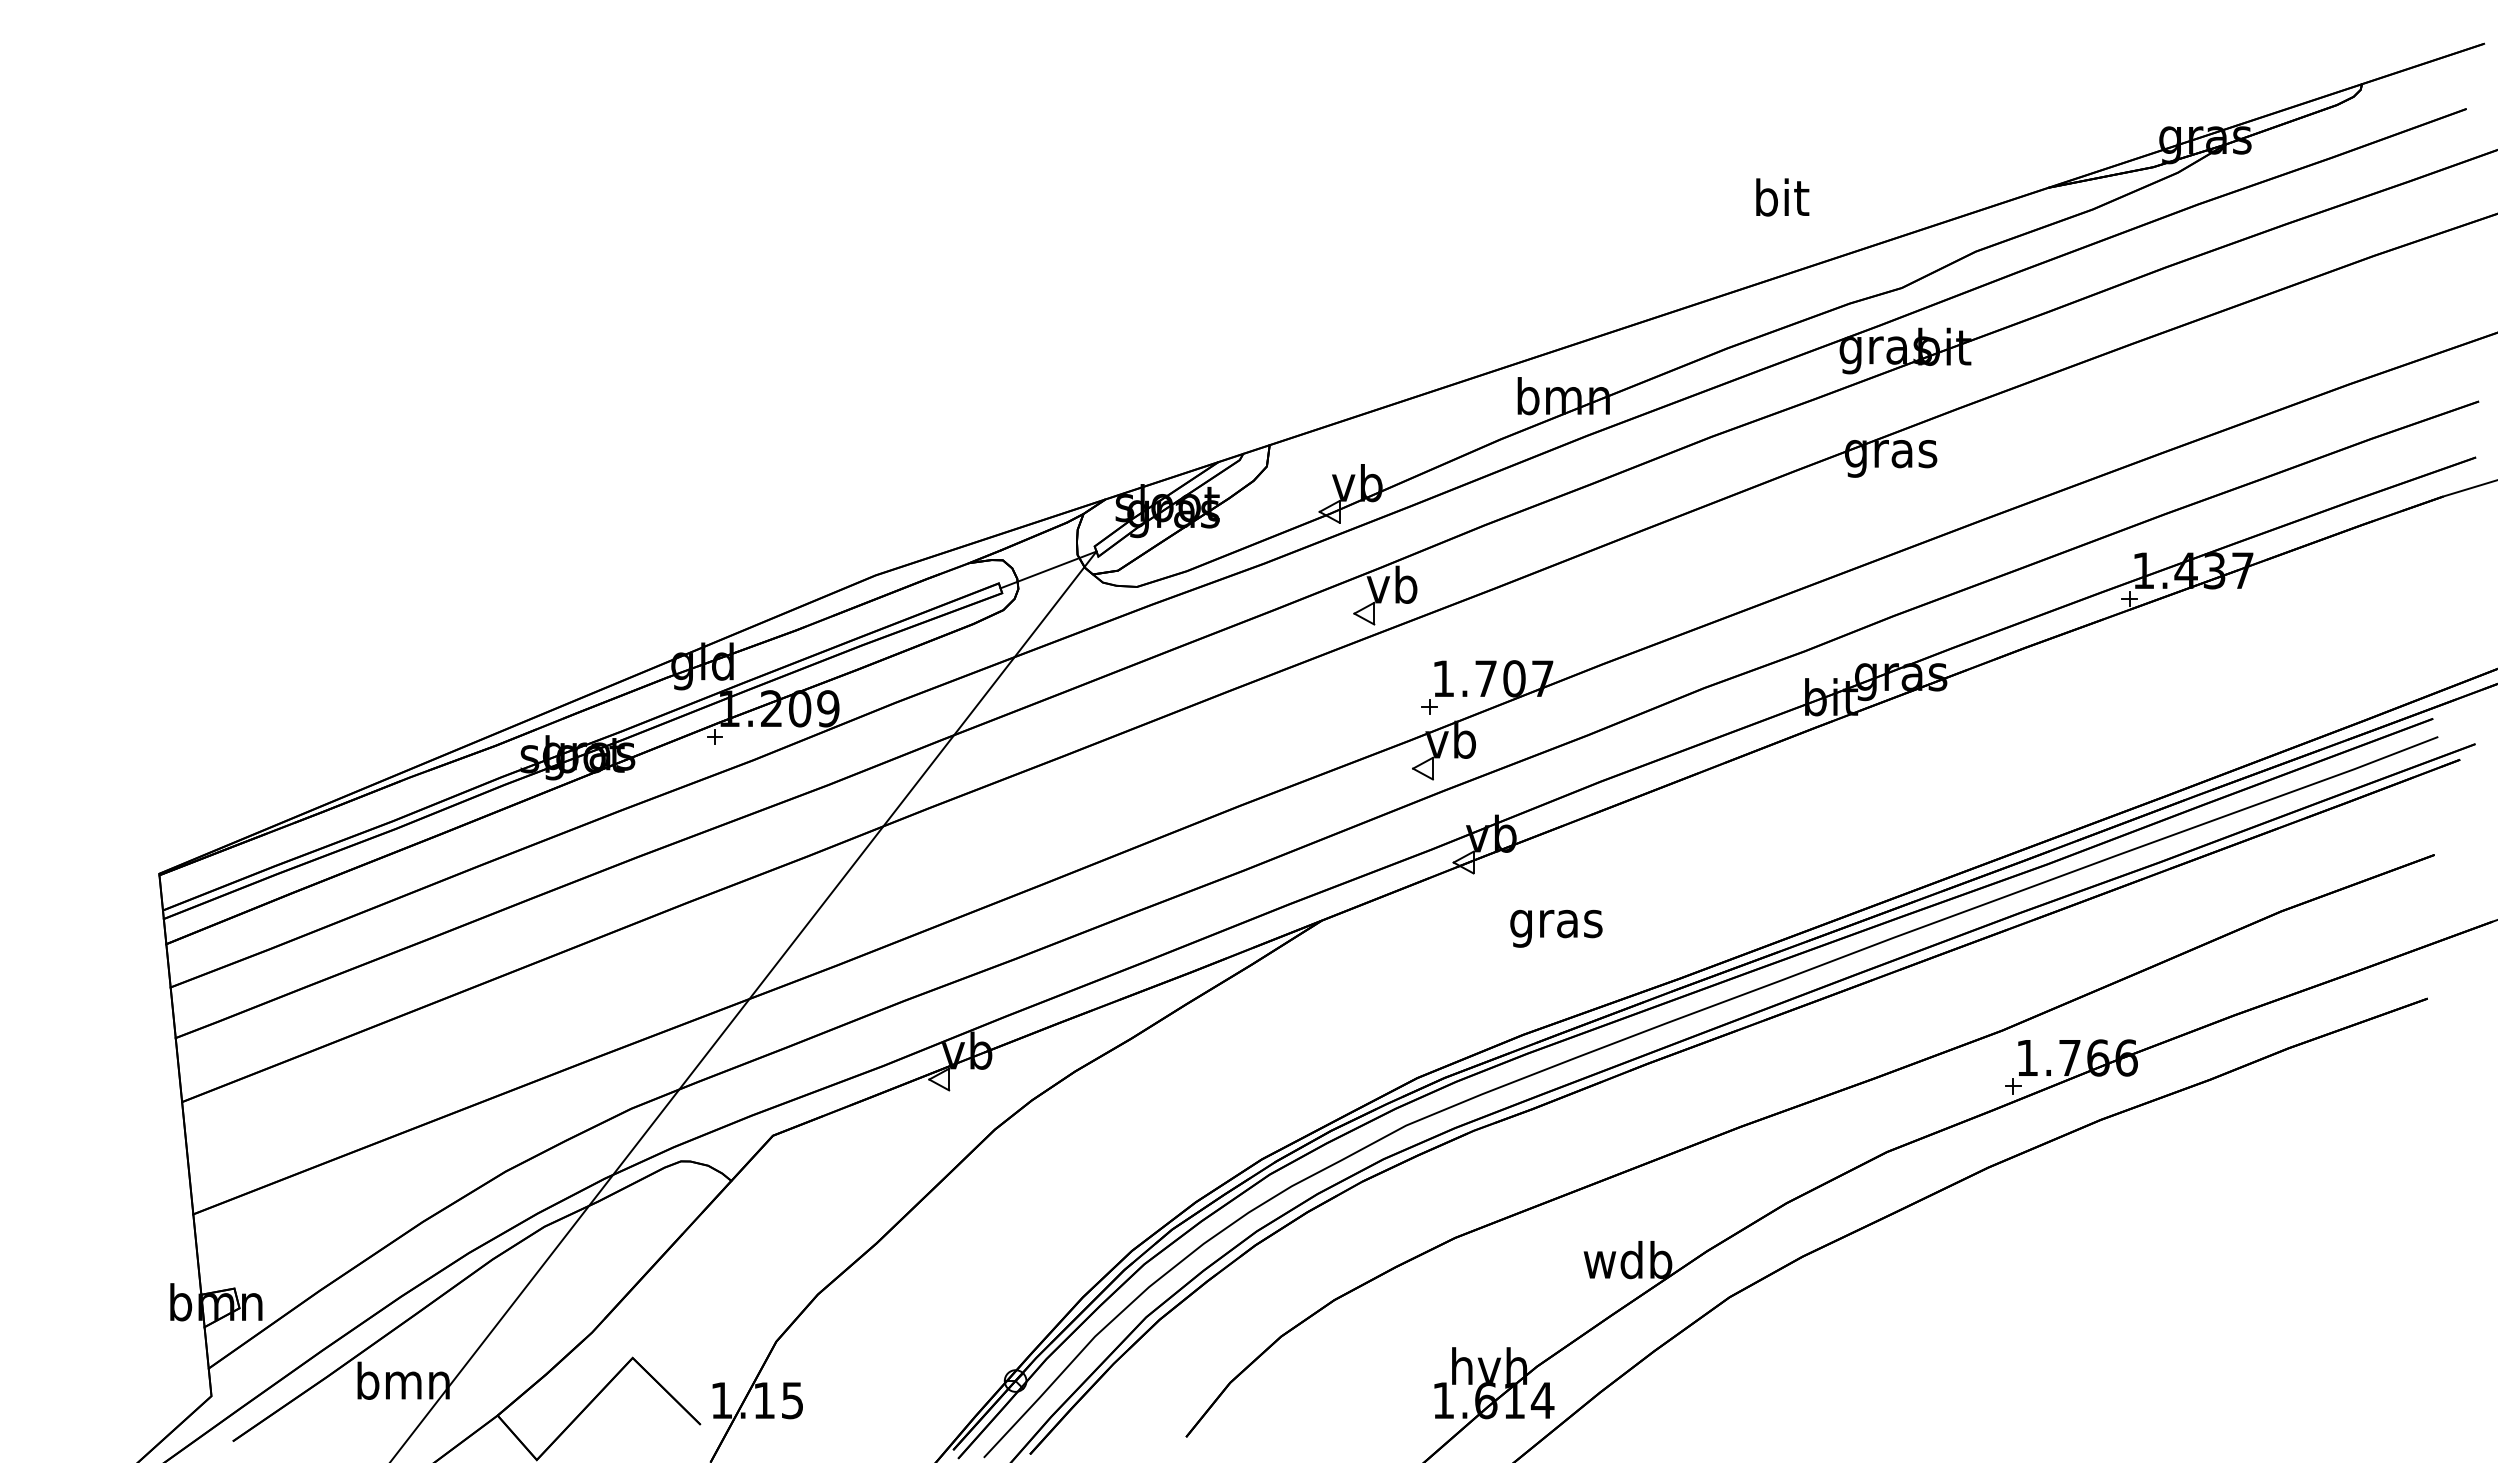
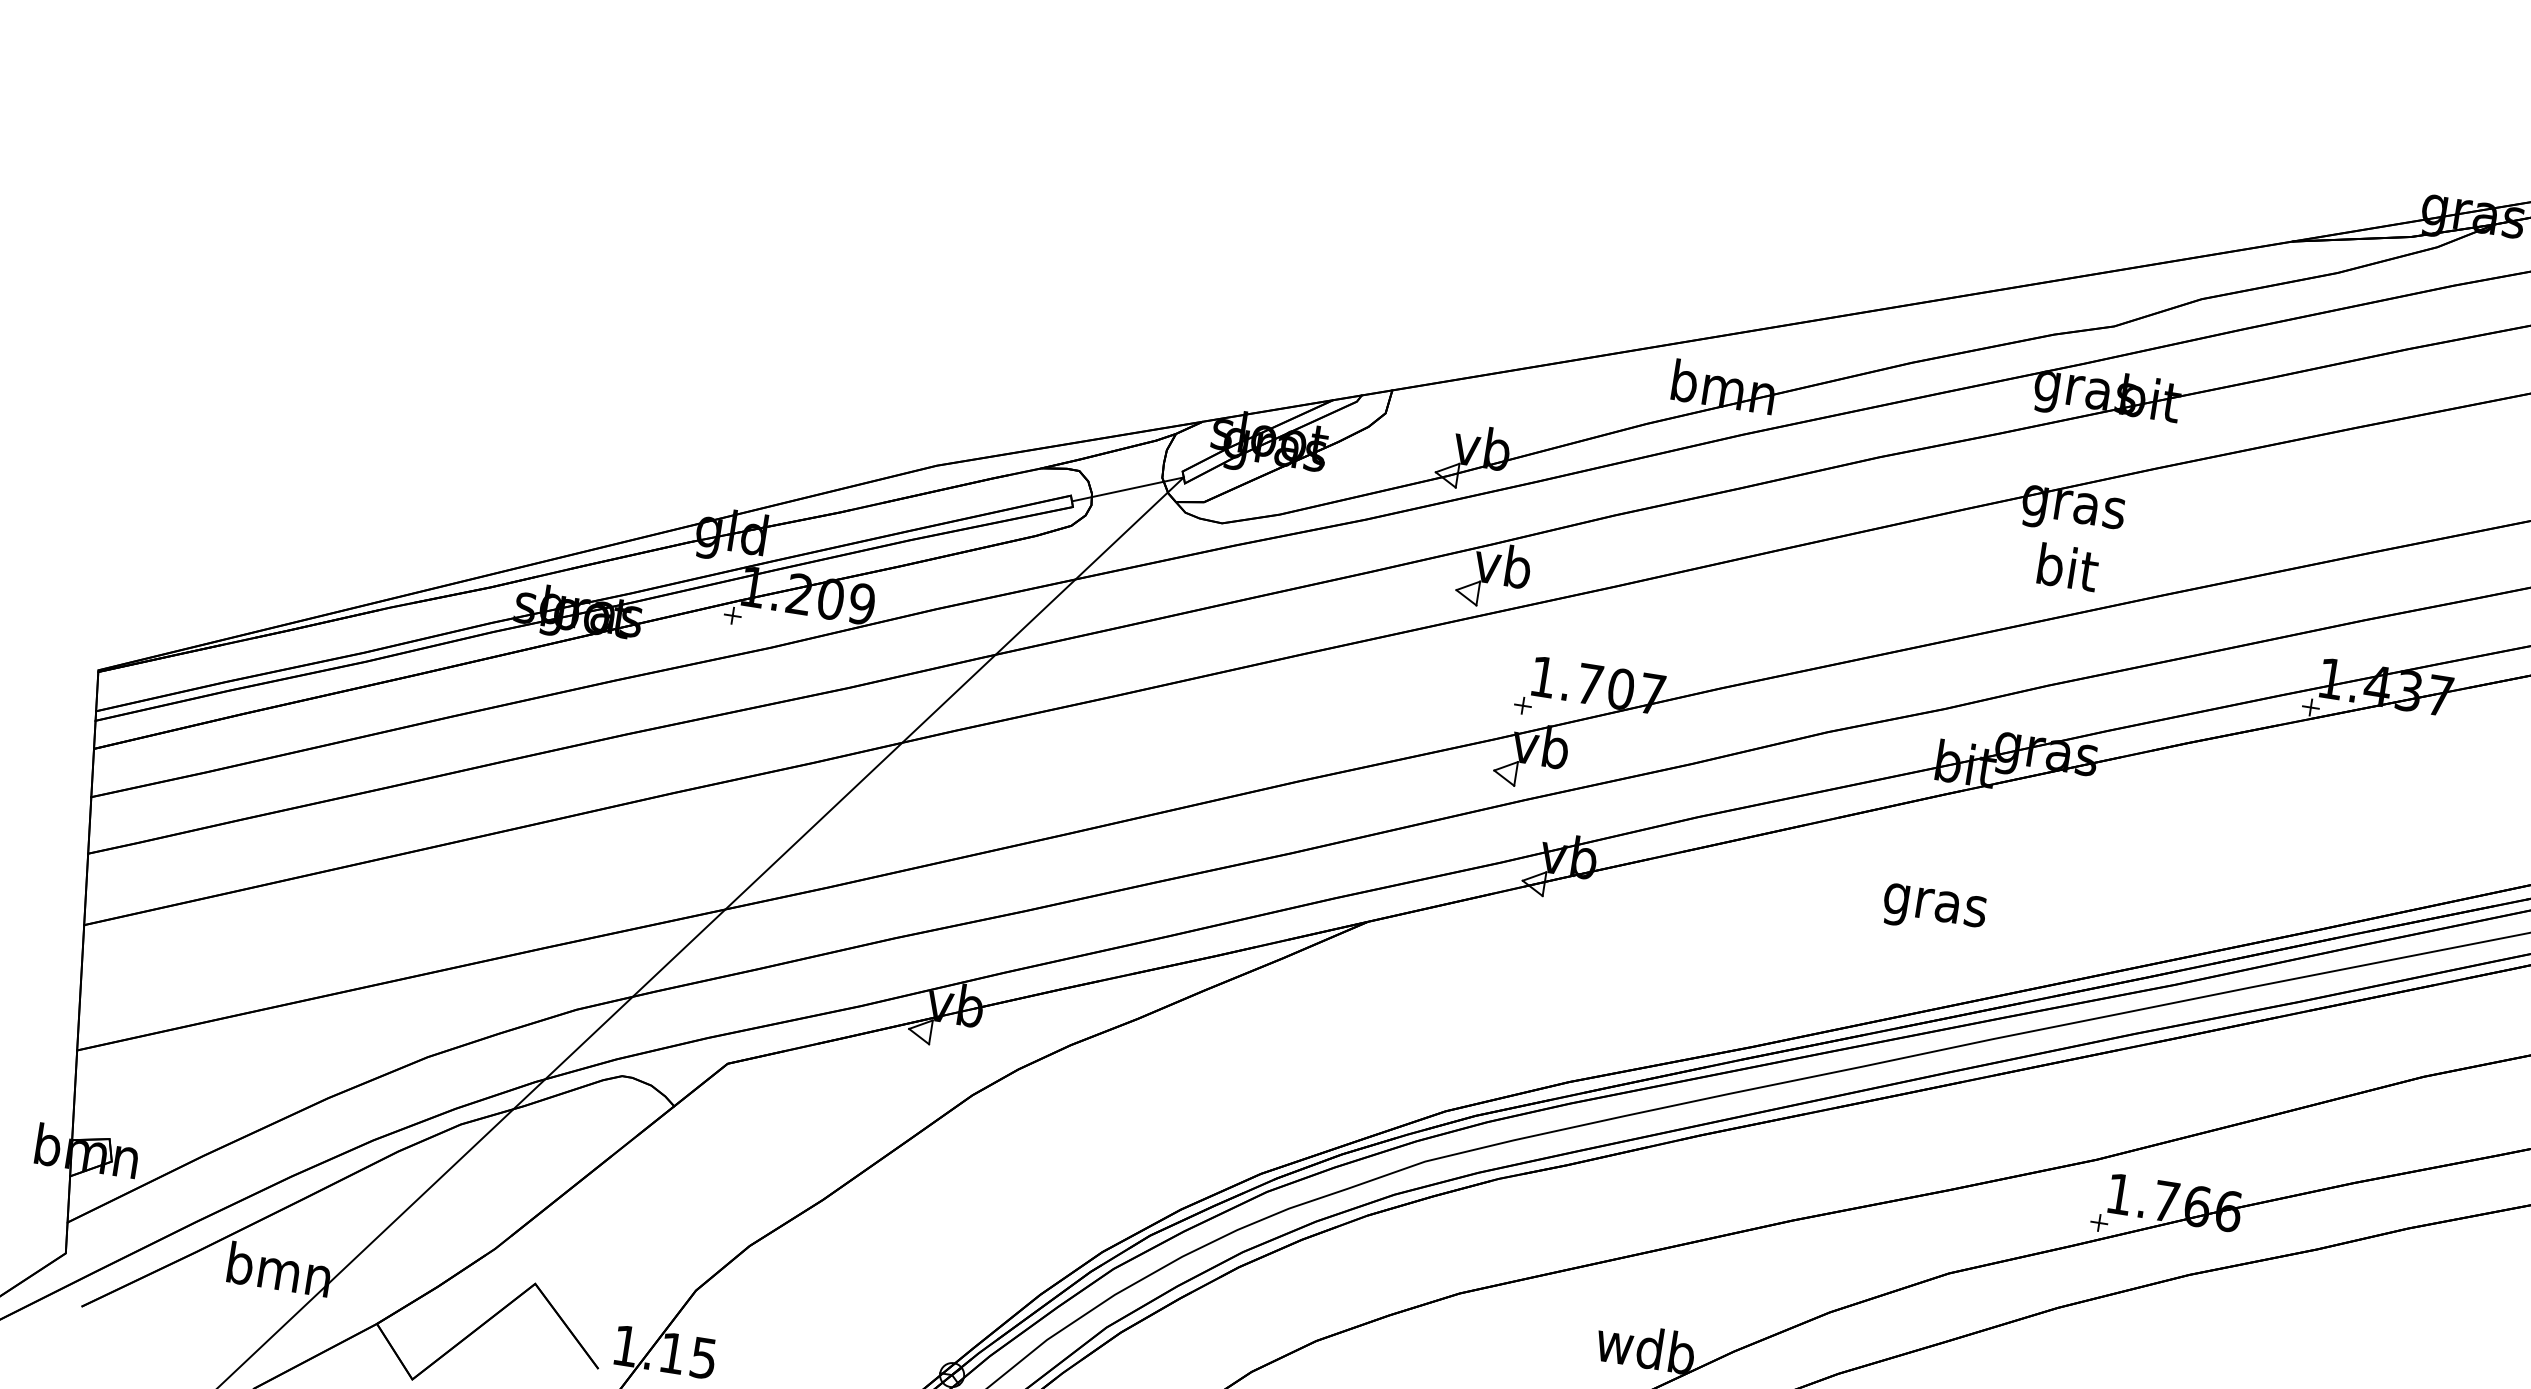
text: (1782, 197) -> (2068, 567), moved
text: (1556, 928) -> (1934, 910), moved

